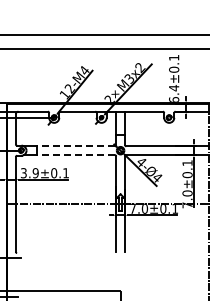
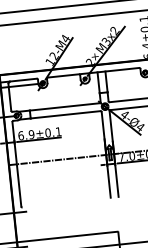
line: (75, 146) -> (64, 107), dashed -> solid
line: (75, 155) -> (65, 115), dashed -> solid
text: (23, 173) -> (20, 136), 3.9±0.1 -> 6.9±0.1

